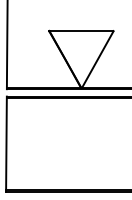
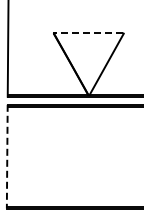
line: (81, 31) -> (88, 33), solid -> dashed
line: (6, 144) -> (7, 156), solid -> dashed

